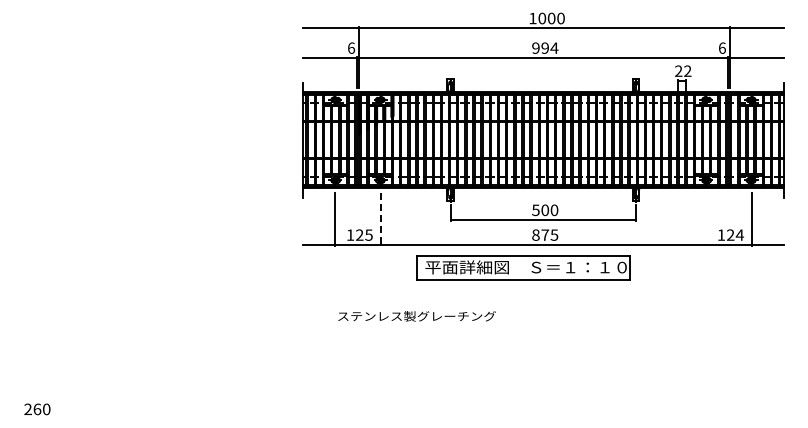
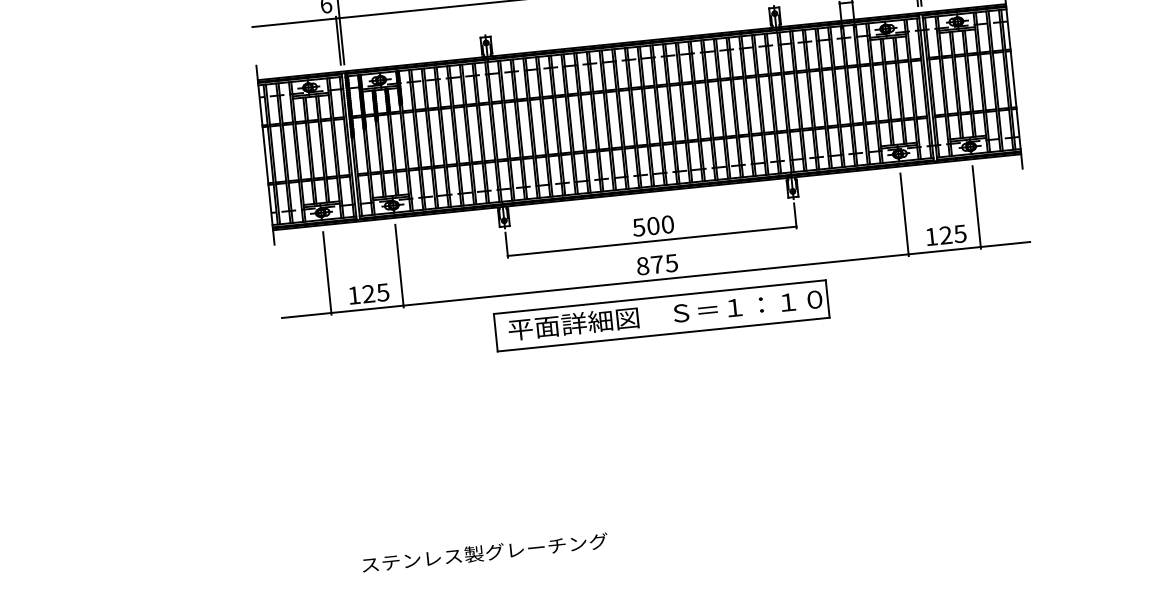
line: (705, 218) -> (904, 213), added
line: (381, 219) -> (400, 266), dashed -> solid
text: (739, 234) -> (959, 232), 124 -> 125
part: (523, 267) -> (661, 315), moved
text: (416, 316) -> (484, 553), moved

